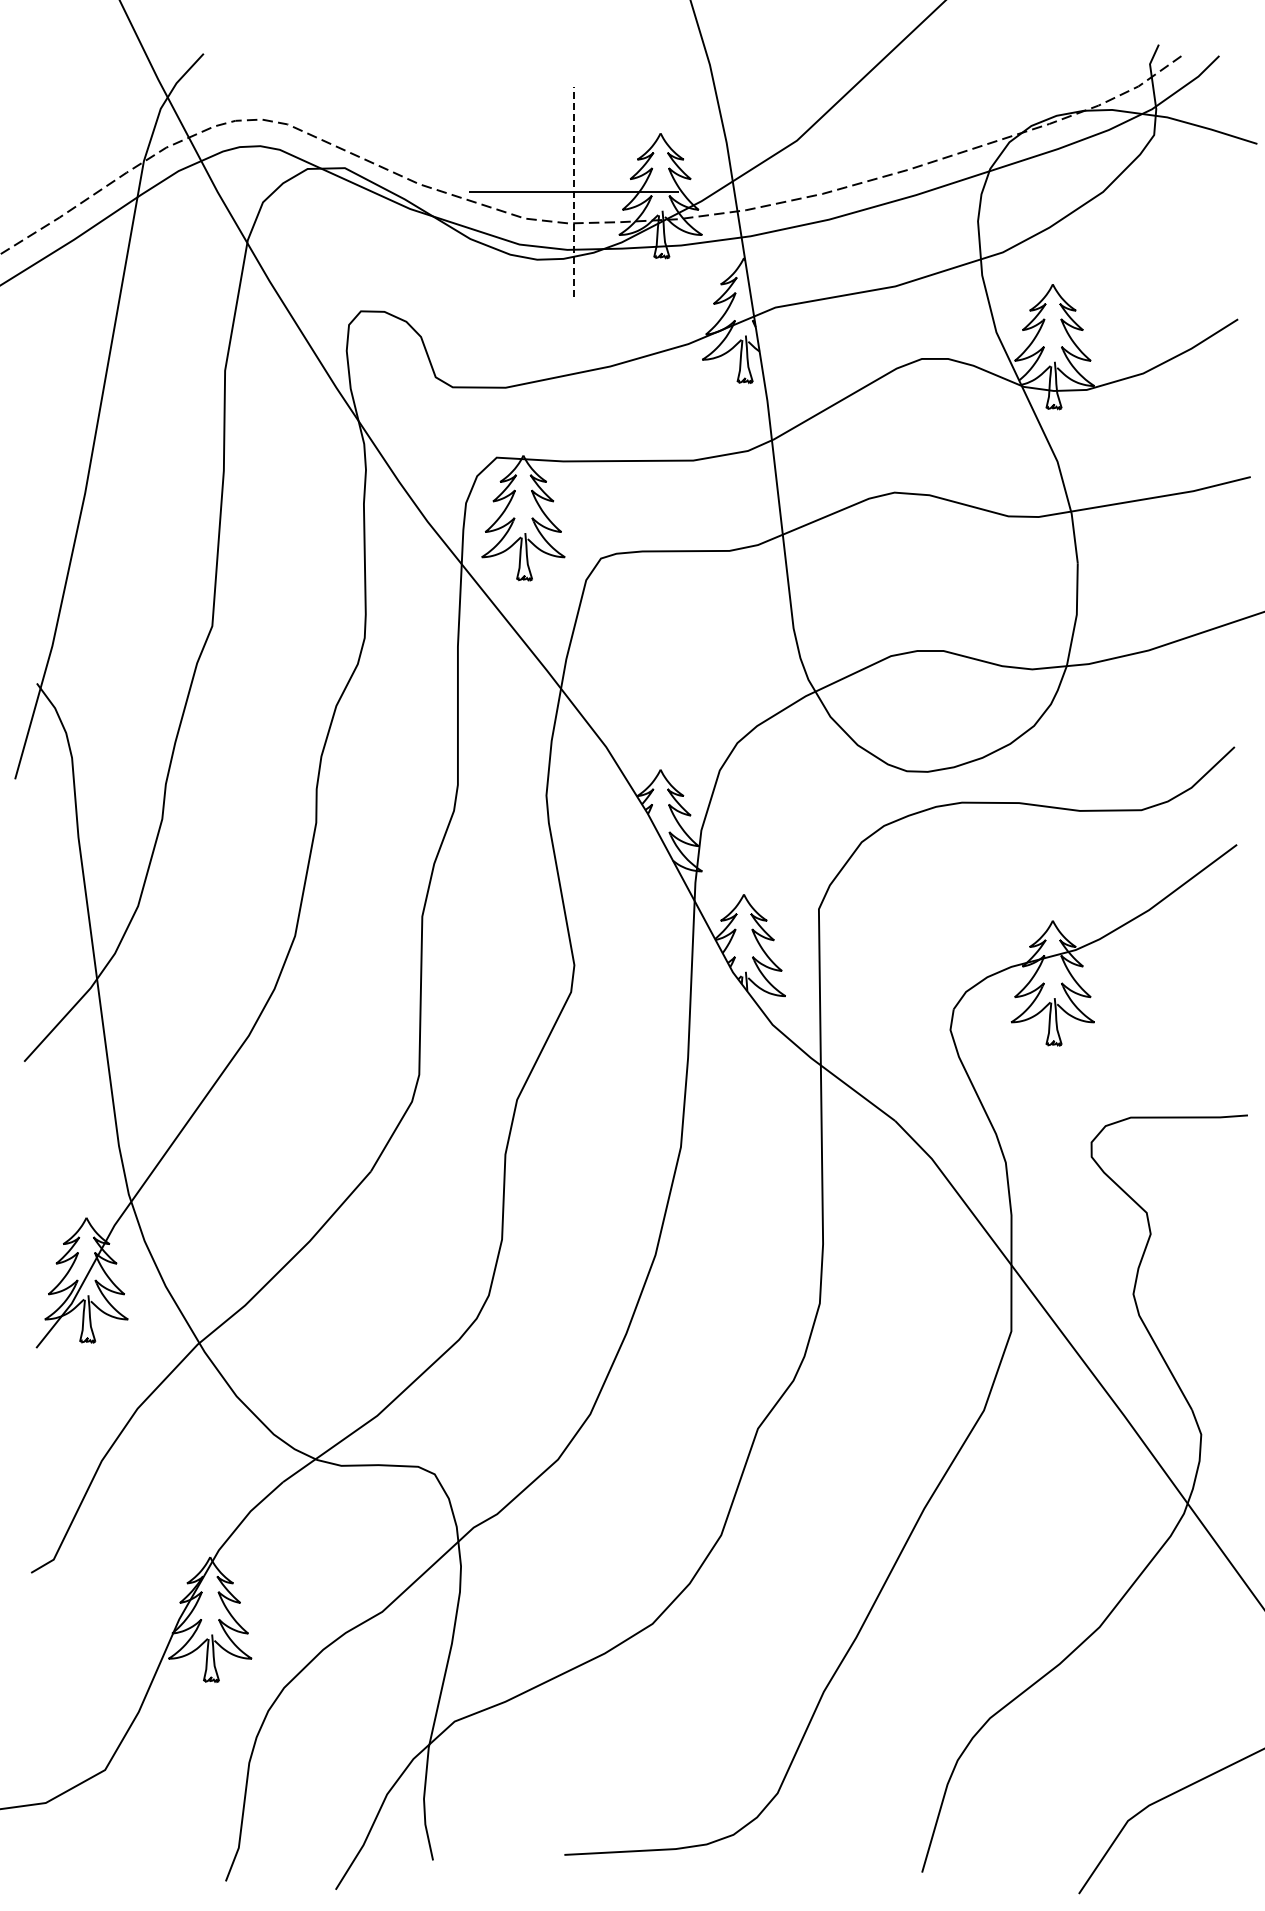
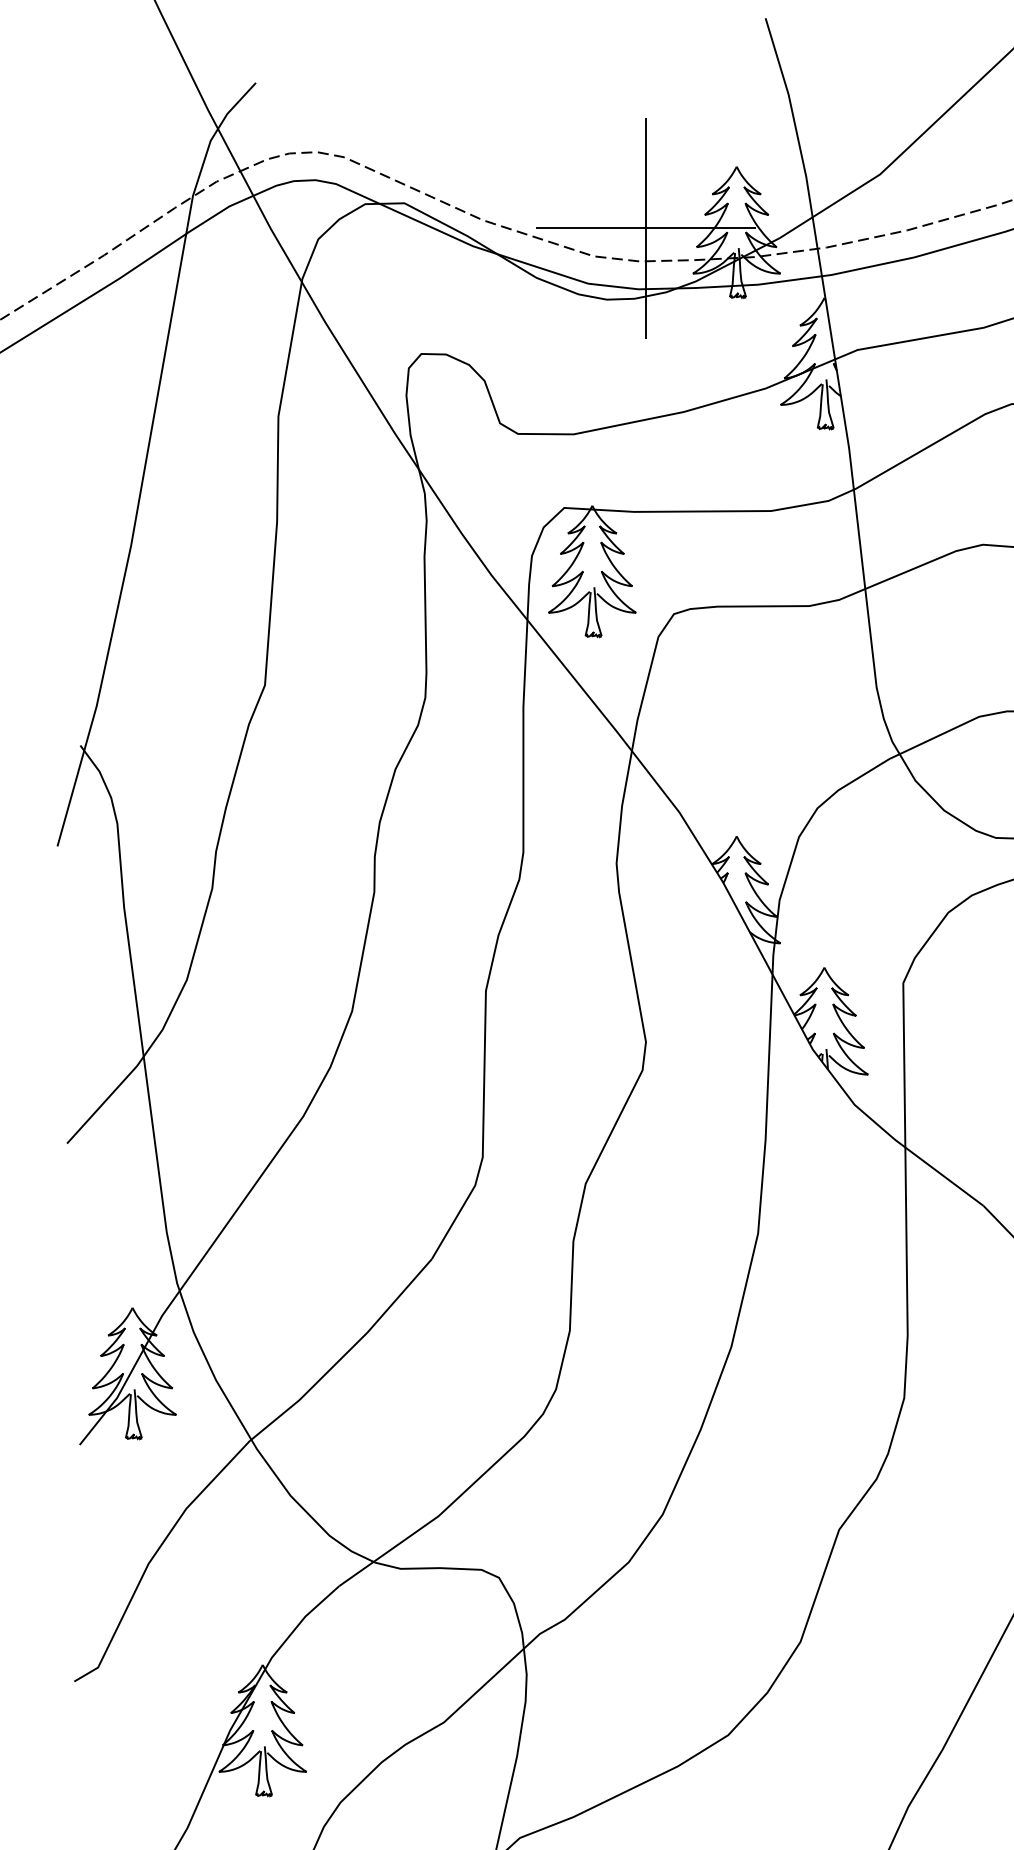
line: (574, 192) -> (646, 228), dashed -> solid

